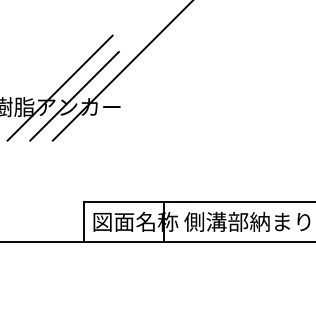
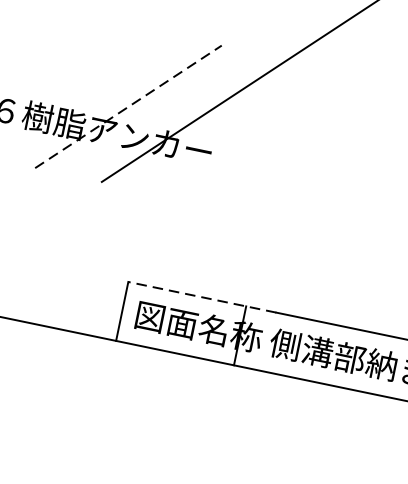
line: (60, 87) -> (129, 106), solid -> dashed
line: (74, 96) -> (147, 123), removed
line: (133, 202) -> (201, 297), solid -> dashed

